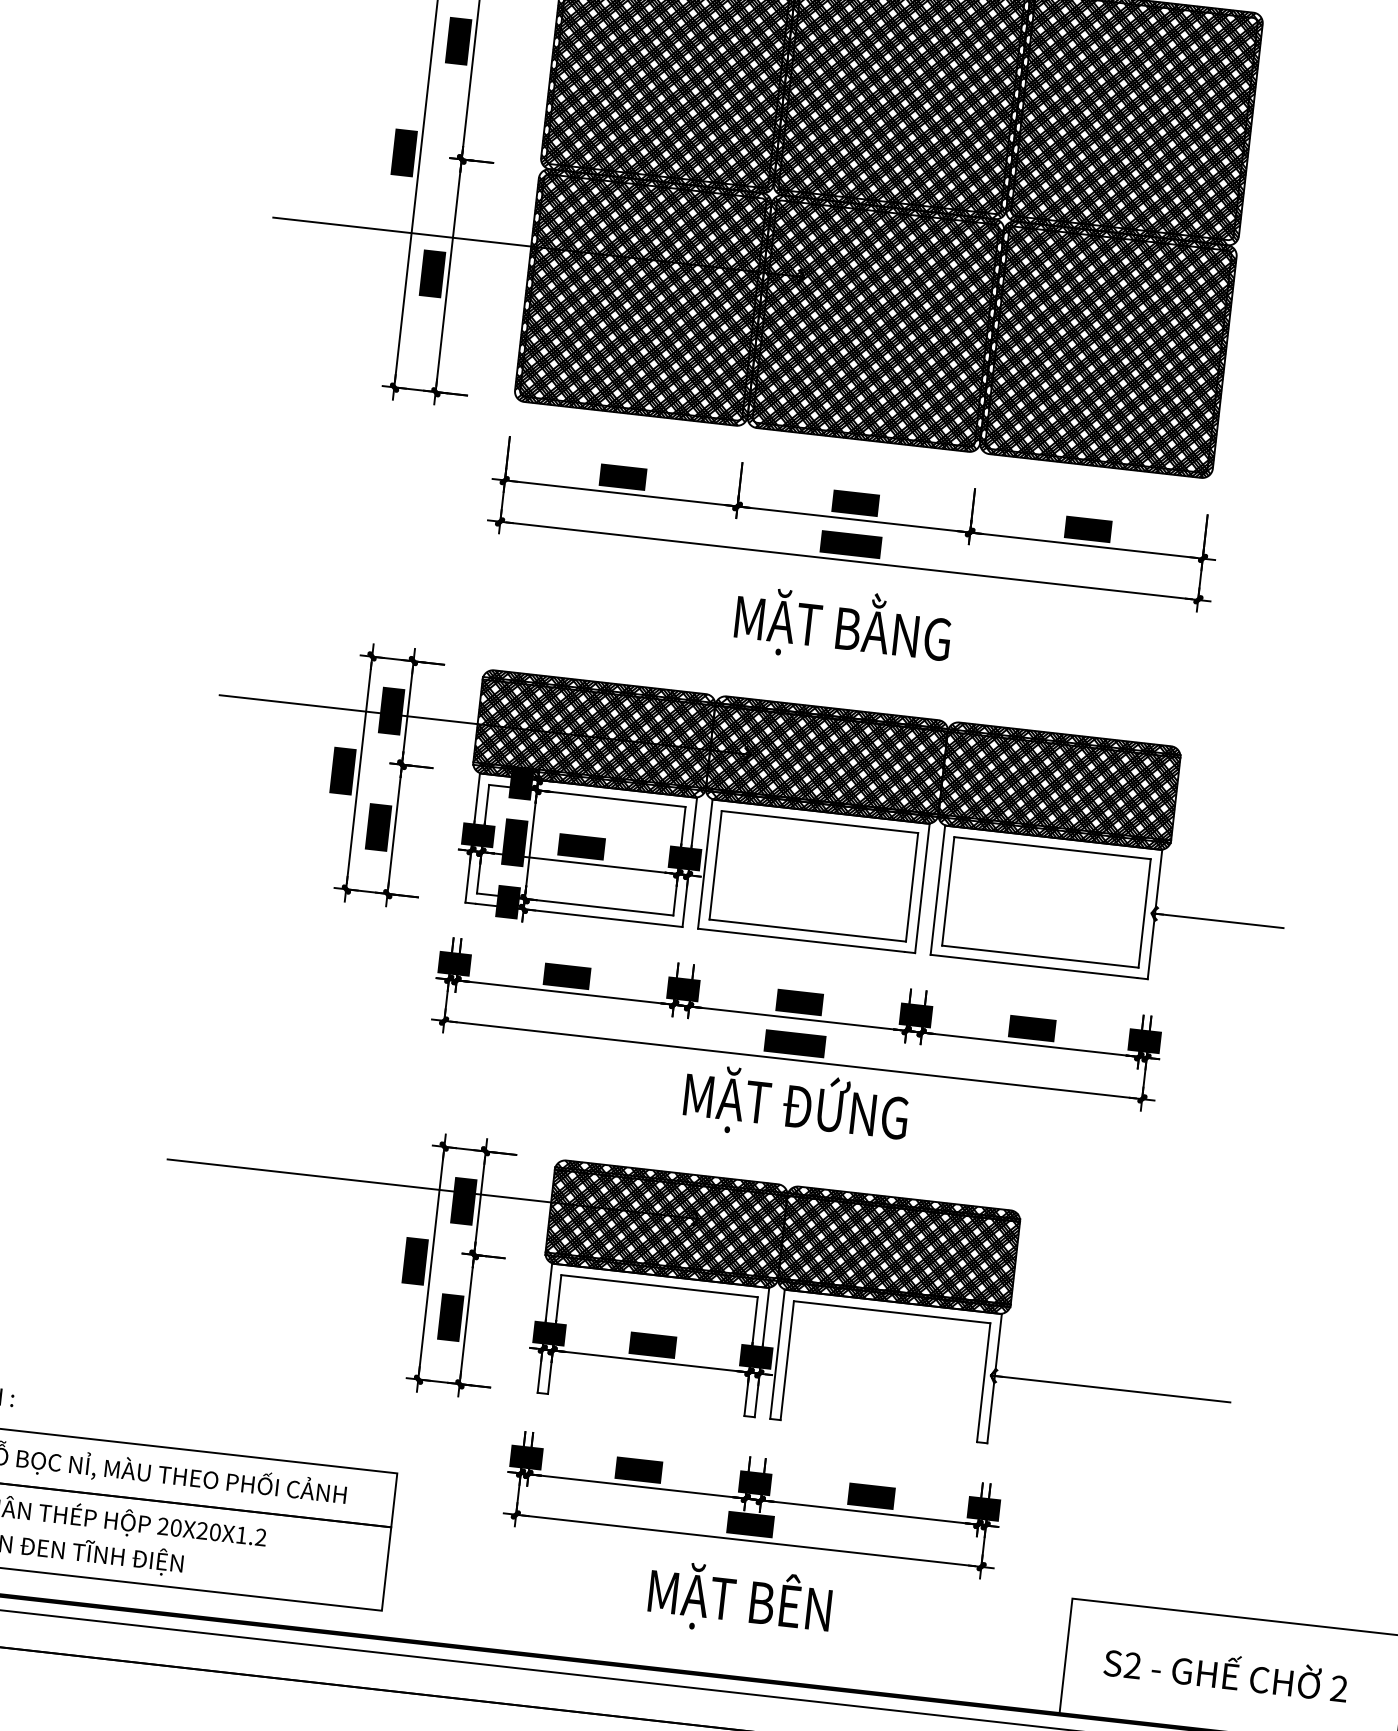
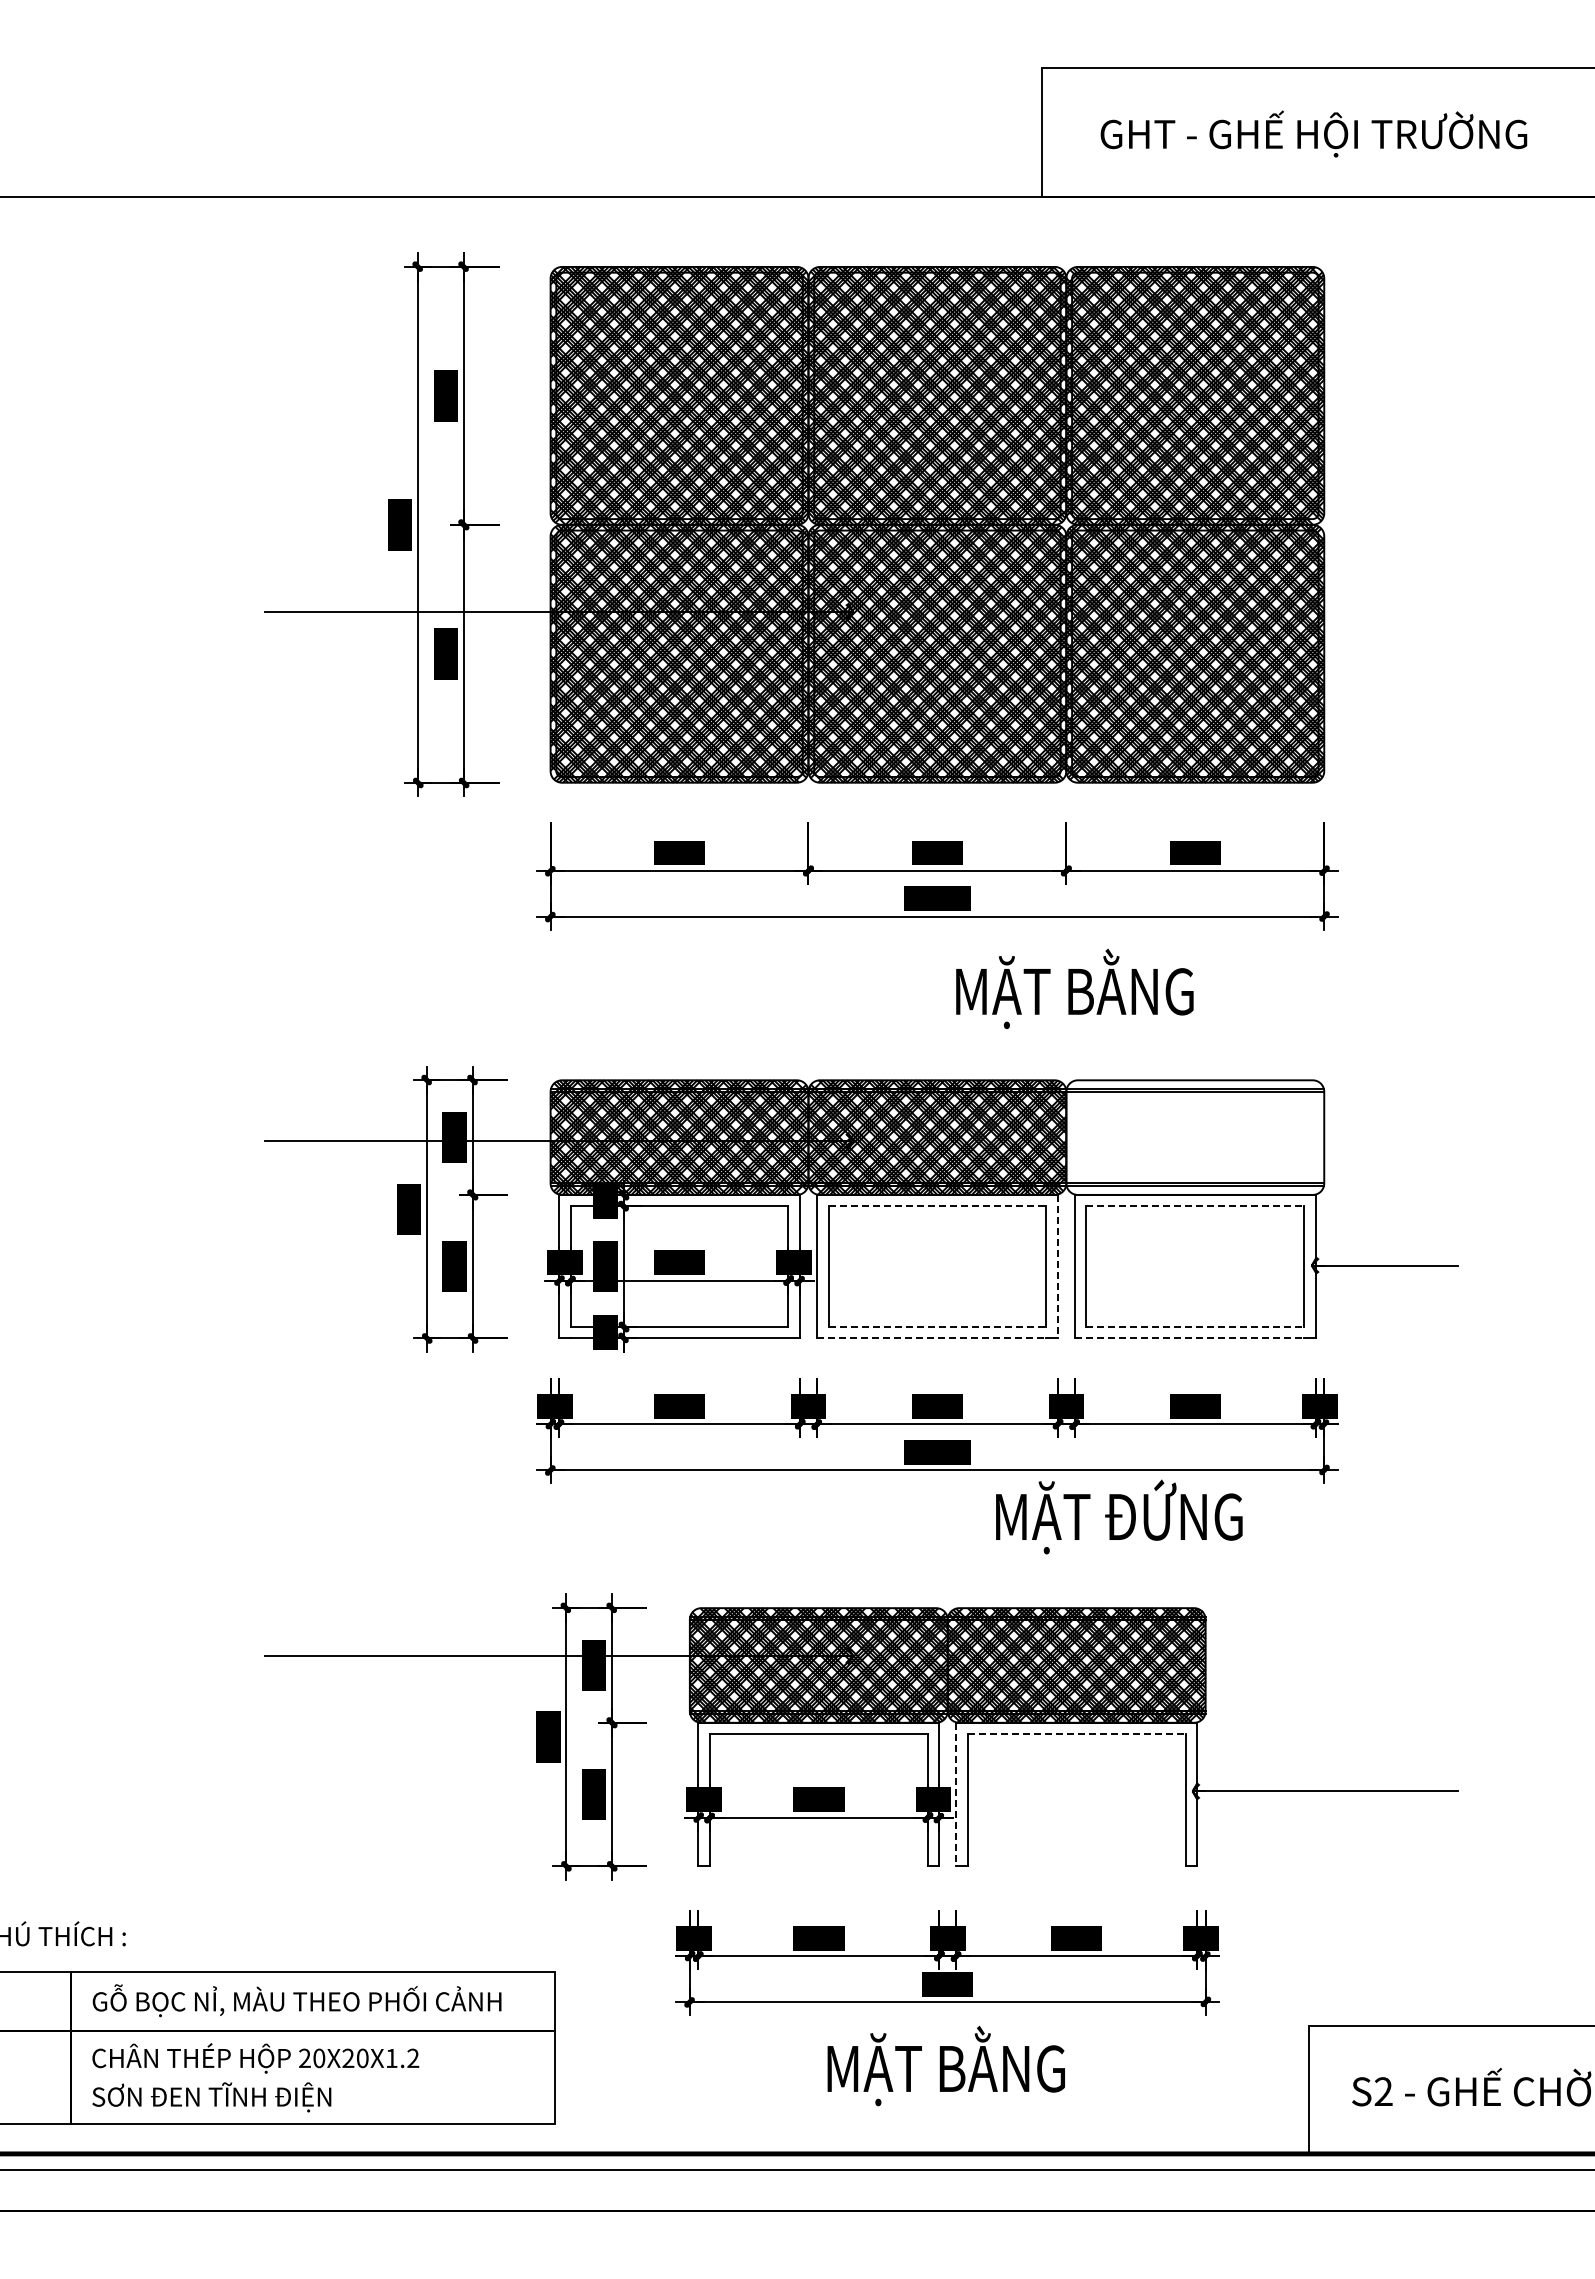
text: (842, 625) -> (1074, 988), moved
hatch: (1059, 786) -> (1195, 1137), removed
line: (819, 822) -> (937, 1206), solid -> dashed
line: (1052, 848) -> (1195, 1206), solid -> dashed
line: (922, 888) -> (1057, 1266), solid -> dashed
line: (807, 930) -> (937, 1326), solid -> dashed
line: (801, 940) -> (931, 1338), solid -> dashed
line: (1040, 956) -> (1195, 1326), solid -> dashed
line: (1033, 966) -> (1189, 1338), solid -> dashed
text: (796, 1106) -> (1119, 1516), moved
line: (891, 1312) -> (1076, 1734), solid -> dashed
line: (777, 1354) -> (956, 1794), solid -> dashed
text: (740, 1597) -> (945, 2065), MẶT BÊN -> MẶT BẰNG

